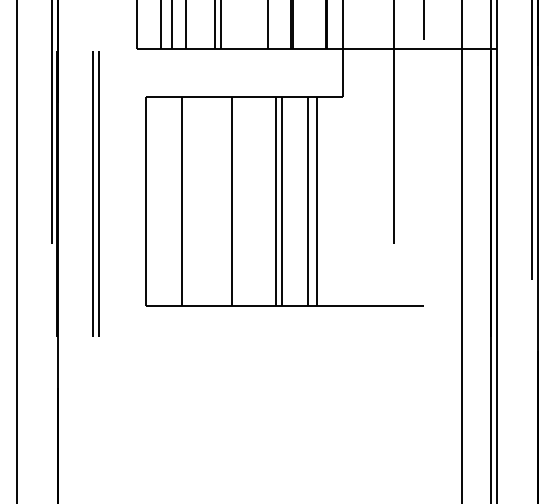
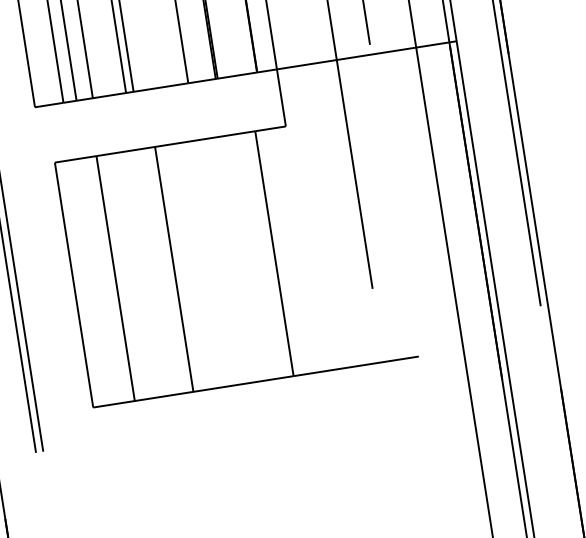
line: (276, 201) -> (226, 260), removed
line: (281, 201) -> (232, 259), removed
line: (308, 201) -> (264, 255), removed

